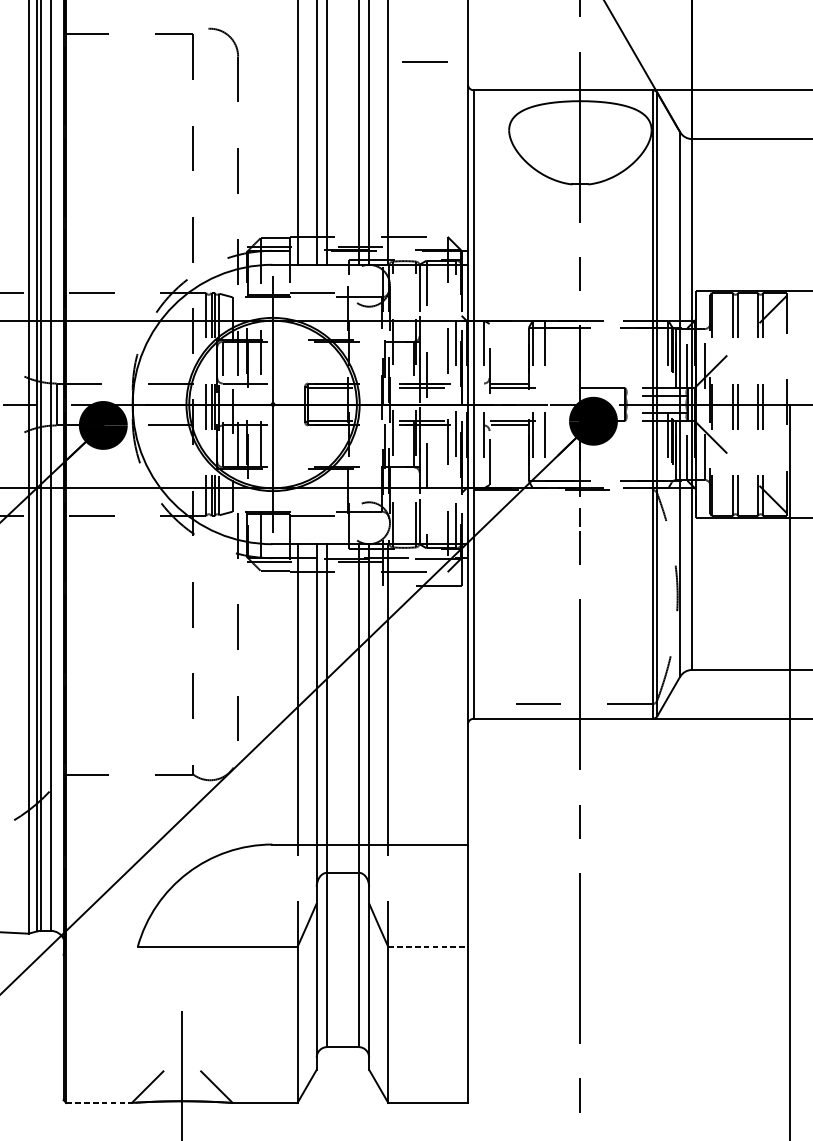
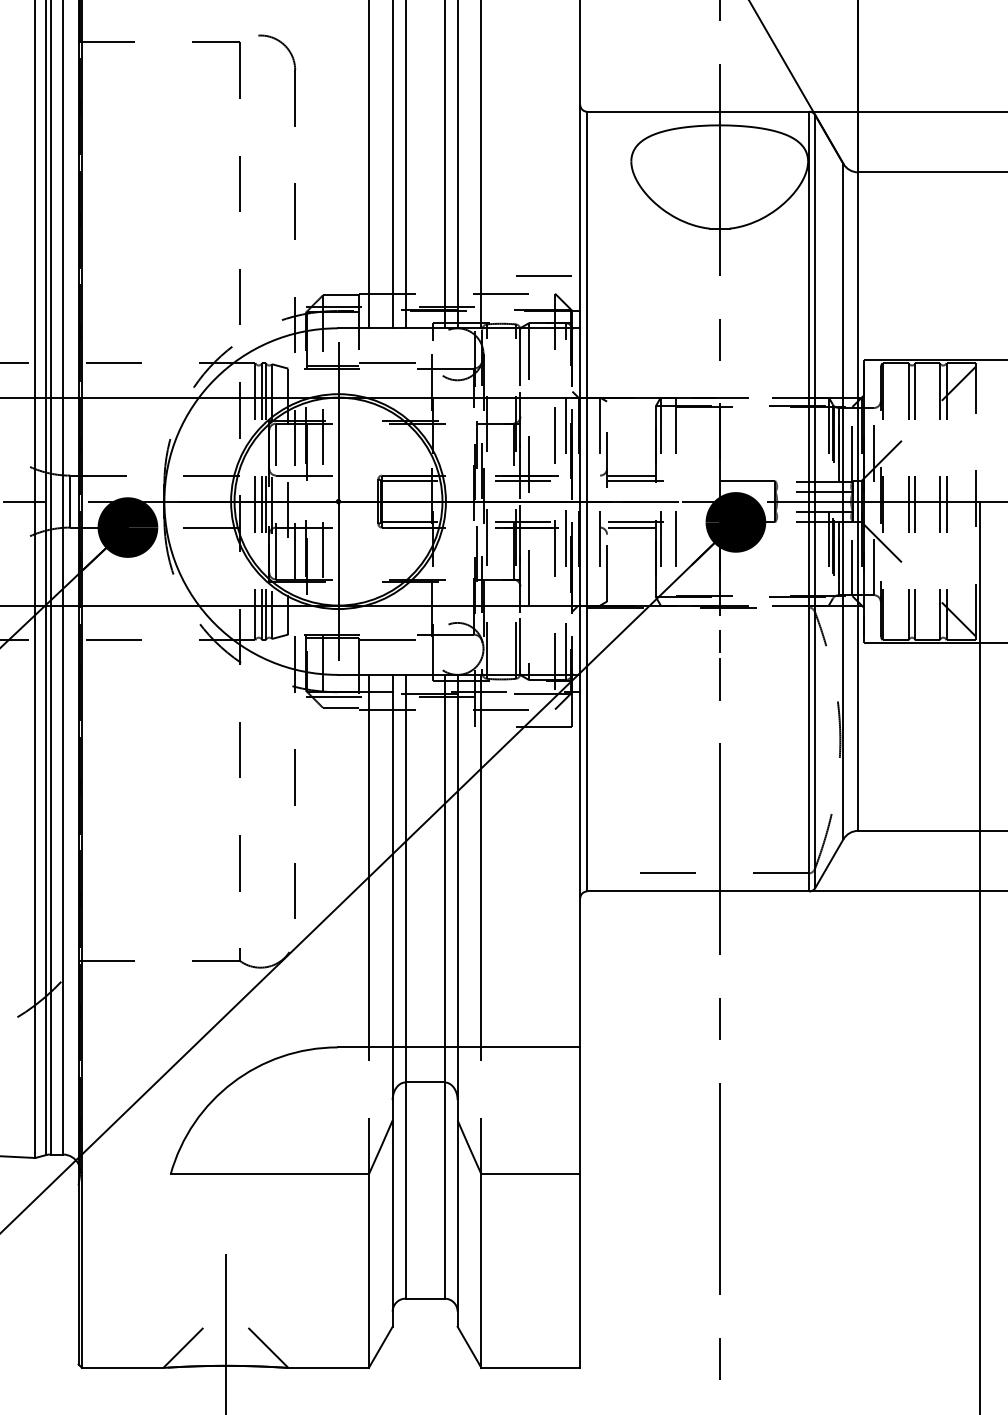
line: (424, 60) -> (543, 275), moved
line: (428, 946) -> (531, 1174), dashed -> solid
line: (98, 1102) -> (122, 1367), dashed -> solid

